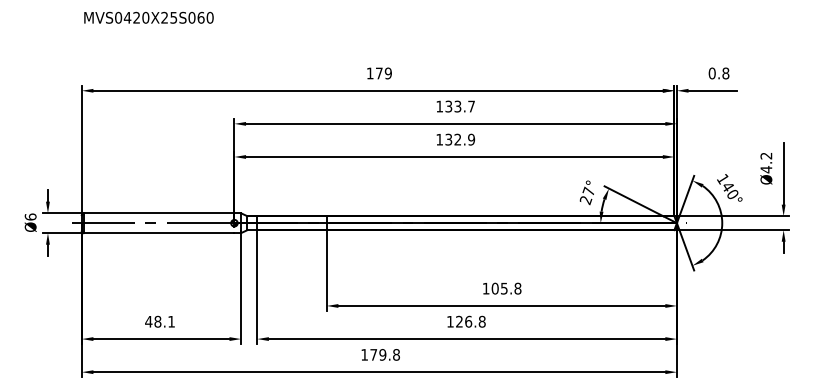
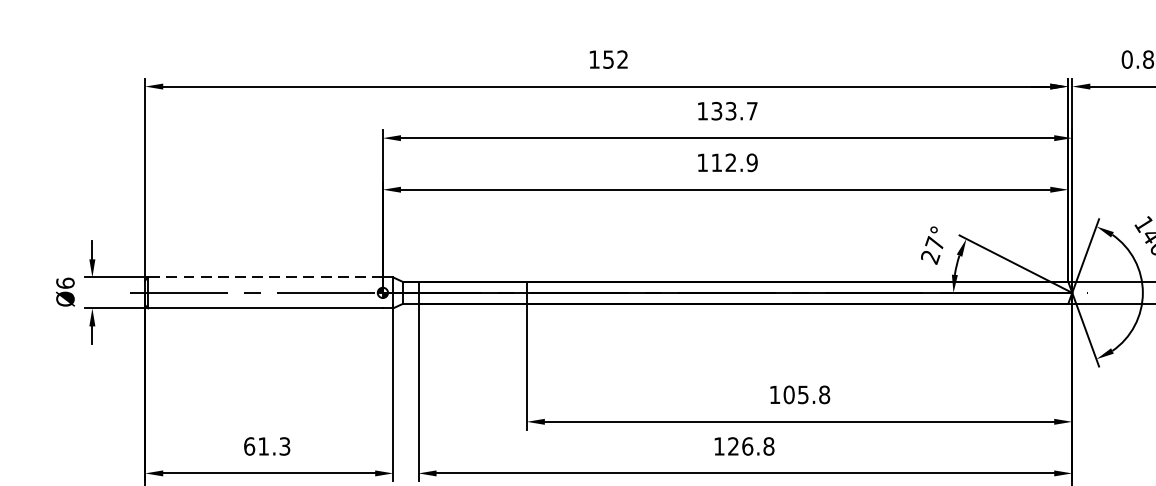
text: (383, 73) -> (615, 59), 179 -> 152
text: (448, 139) -> (716, 162), 132.9 -> 112.9
line: (158, 213) -> (264, 277), solid -> dashed
text: (159, 321) -> (266, 446), 48.1 -> 61.3

